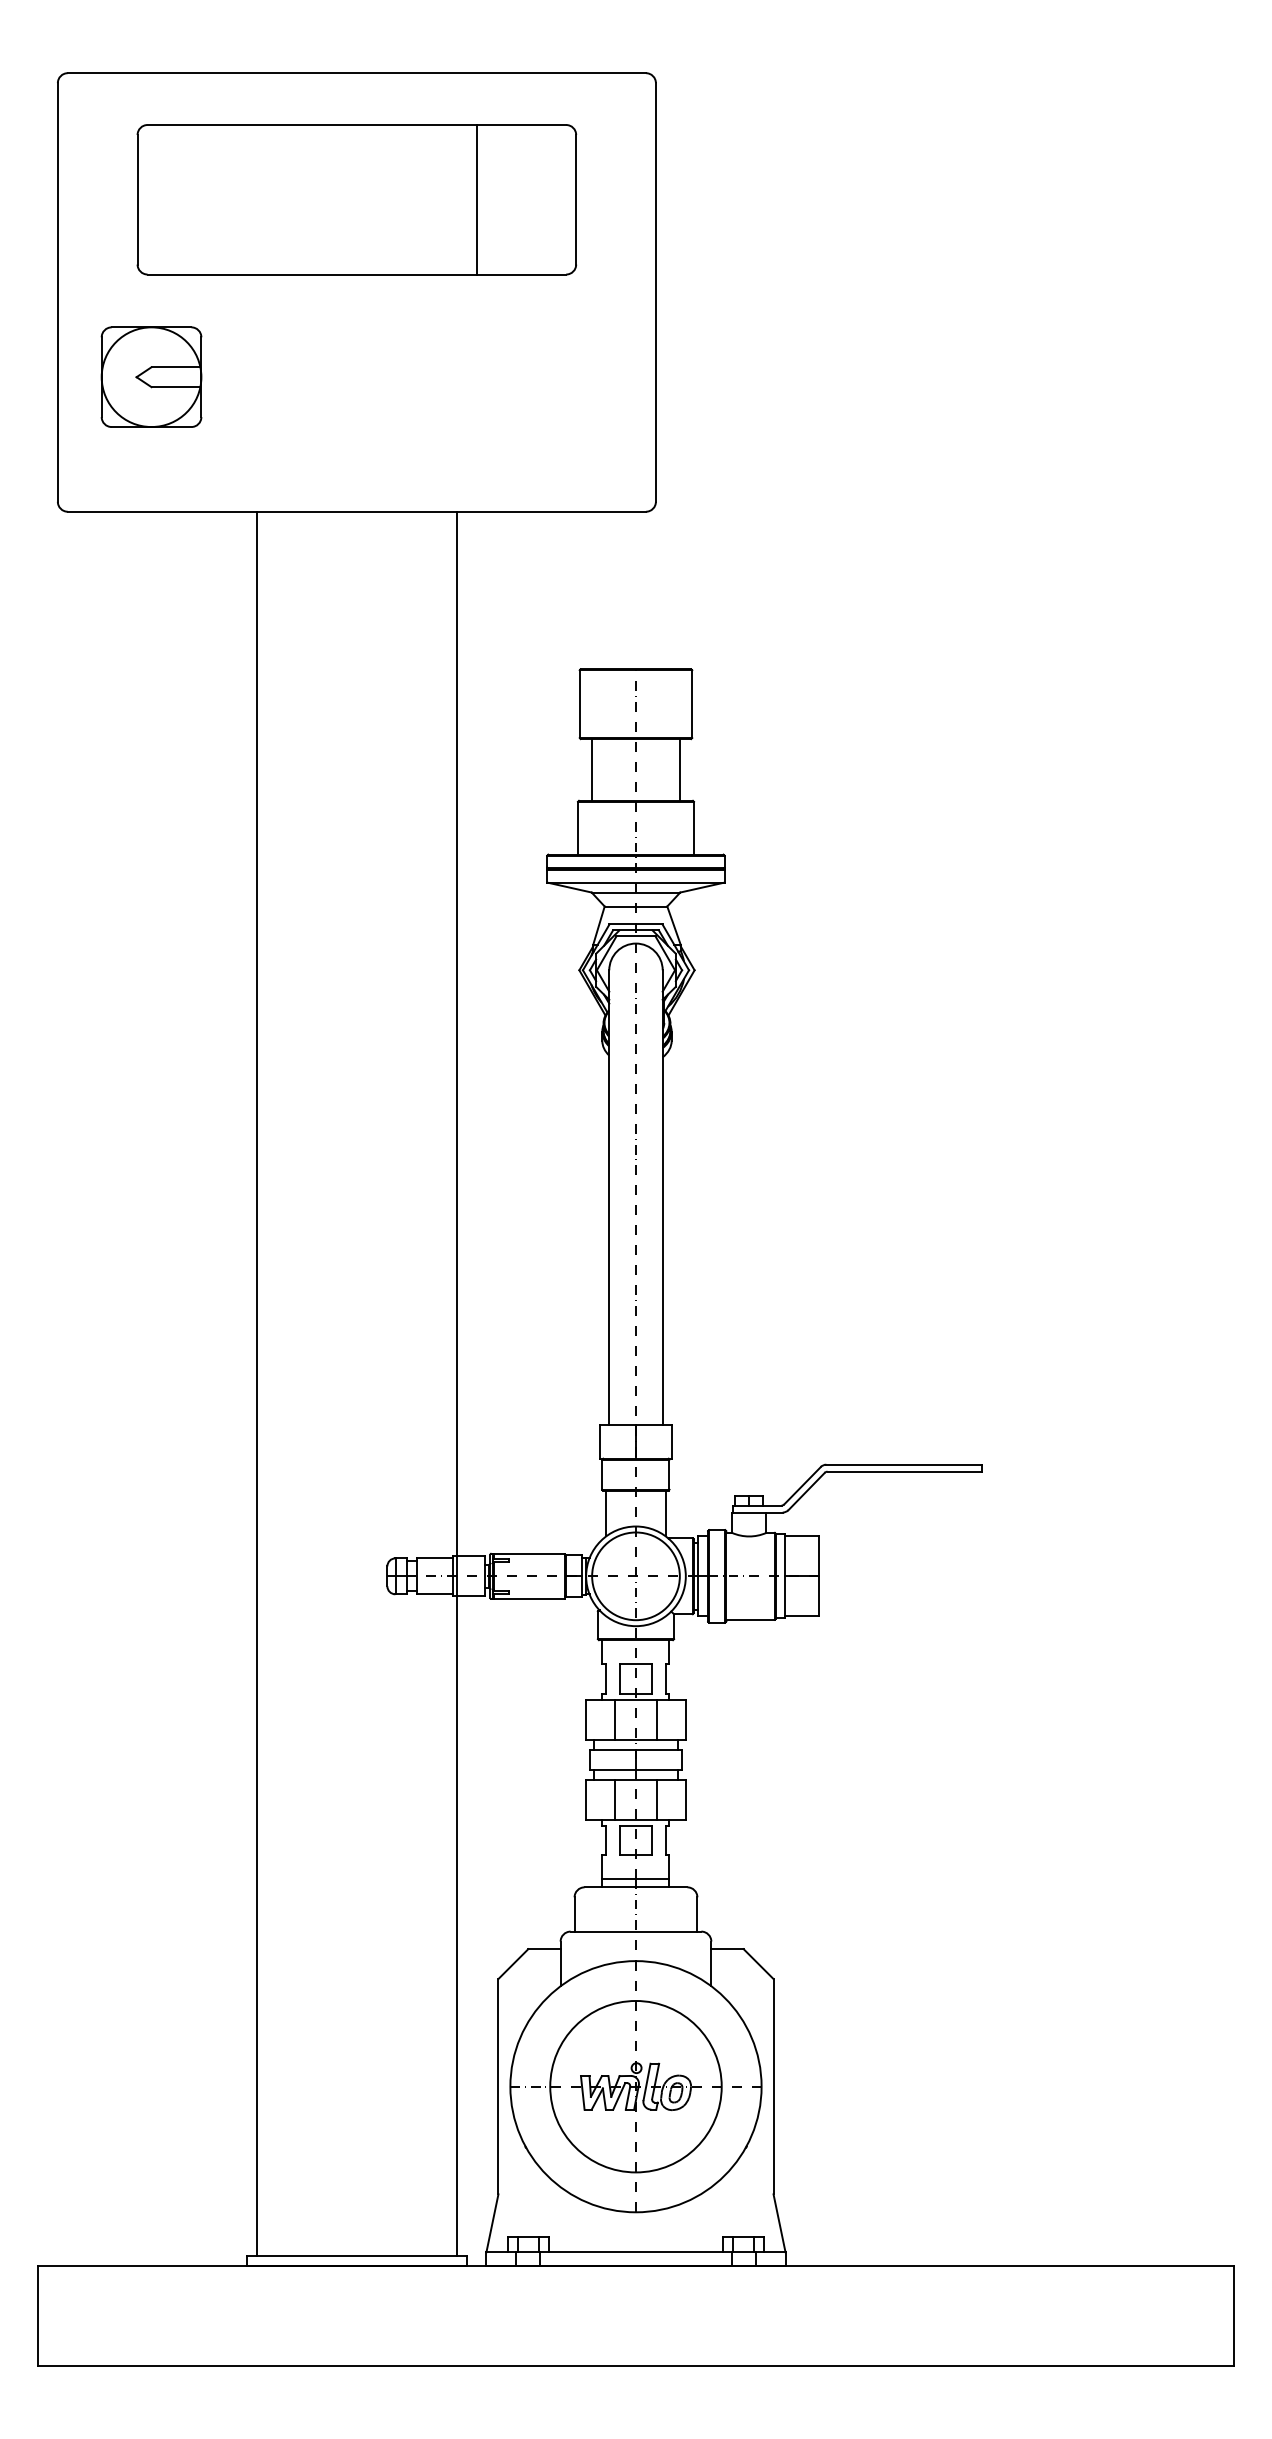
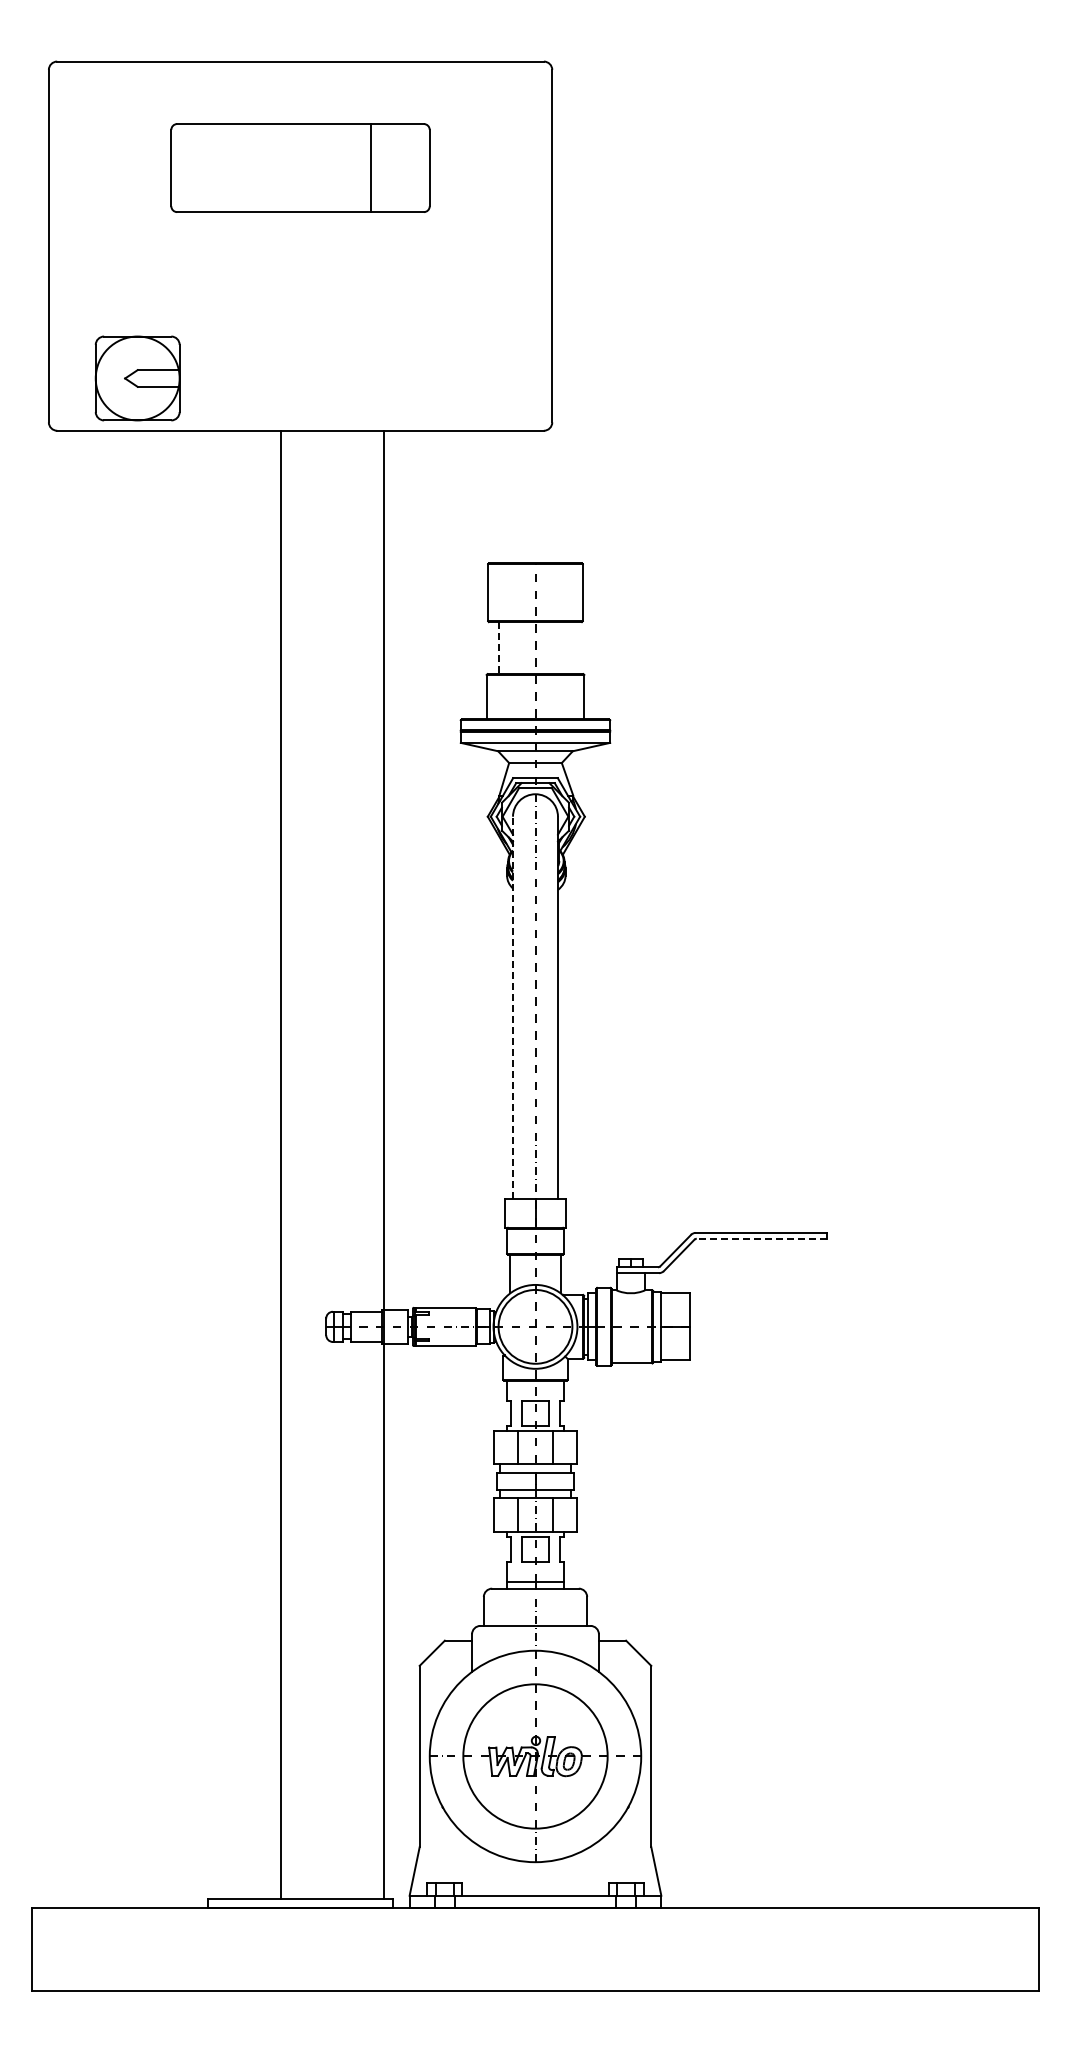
part: (356, 199) -> (300, 167), size x0.7
part: (151, 377) -> (137, 378), moved
line: (592, 770) -> (498, 648), solid -> dashed
line: (679, 770) -> (572, 648), removed
line: (609, 1196) -> (513, 1007), solid -> dashed
line: (257, 1383) -> (280, 1164), moved
line: (904, 1471) -> (761, 1238), solid -> dashed

